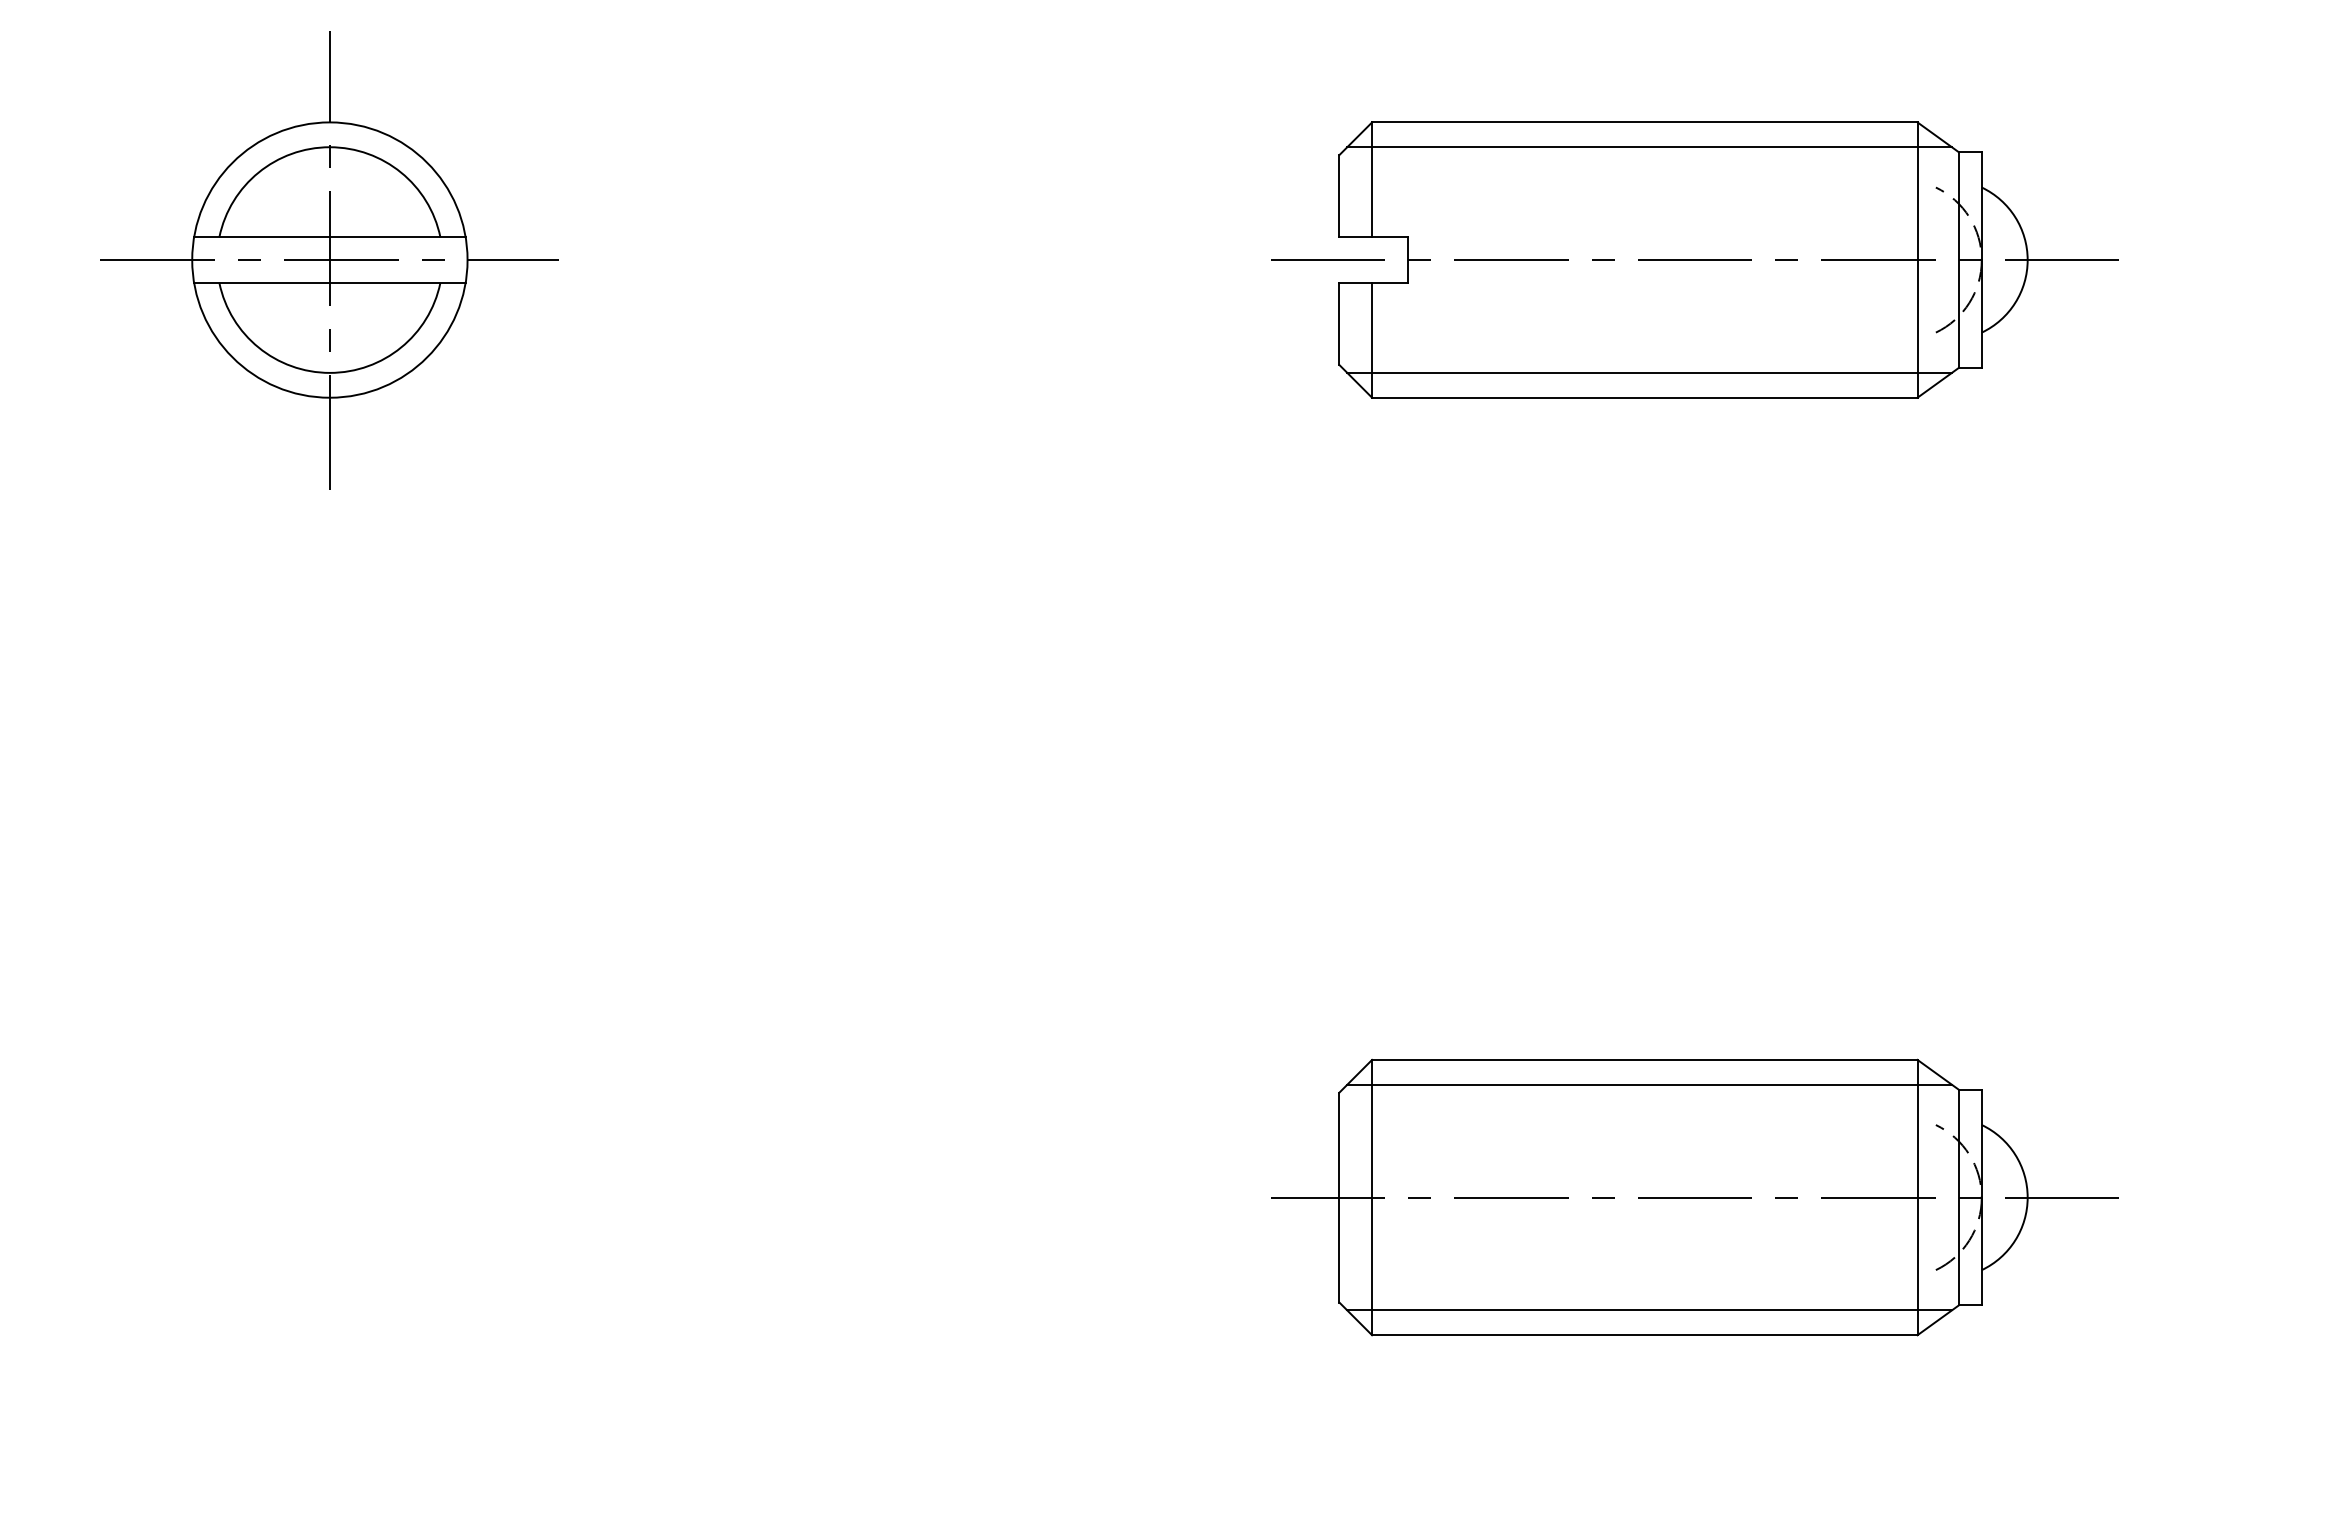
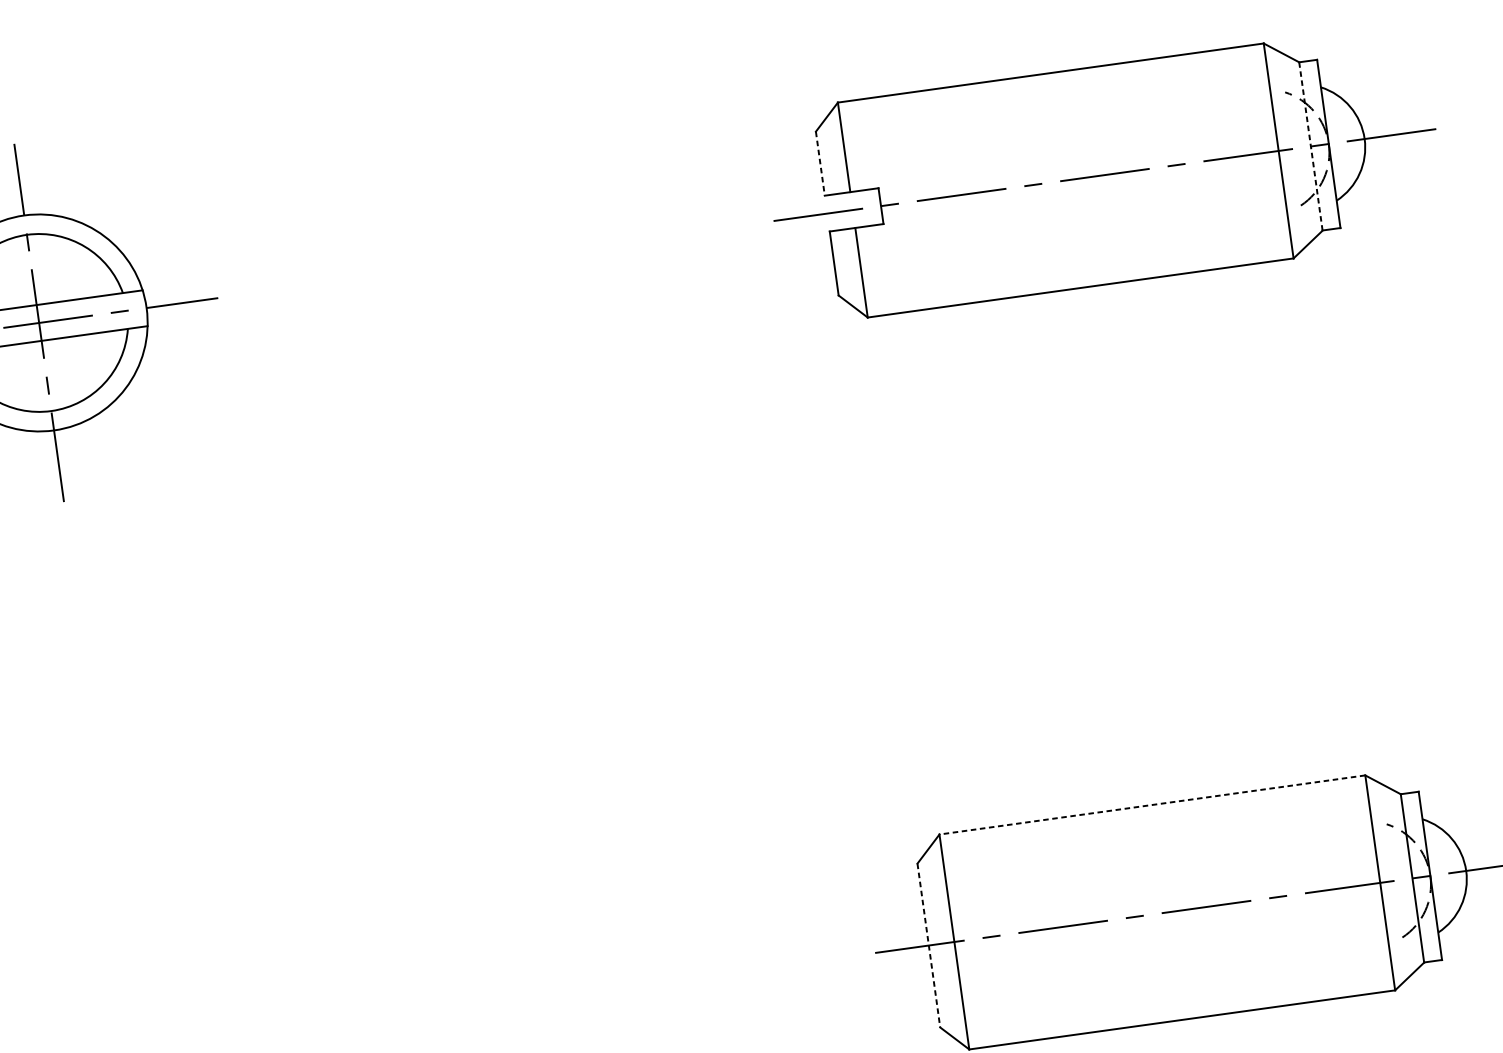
line: (1649, 147) -> (1057, 92), removed
line: (1339, 196) -> (820, 163), solid -> dashed
line: (1958, 260) -> (1310, 146), solid -> dashed
line: (1649, 372) -> (1081, 267), removed
line: (1644, 1059) -> (1152, 804), solid -> dashed
line: (1649, 1084) -> (1158, 823), removed
line: (1339, 1197) -> (928, 945), solid -> dashed
line: (1649, 1310) -> (1183, 1000), removed

